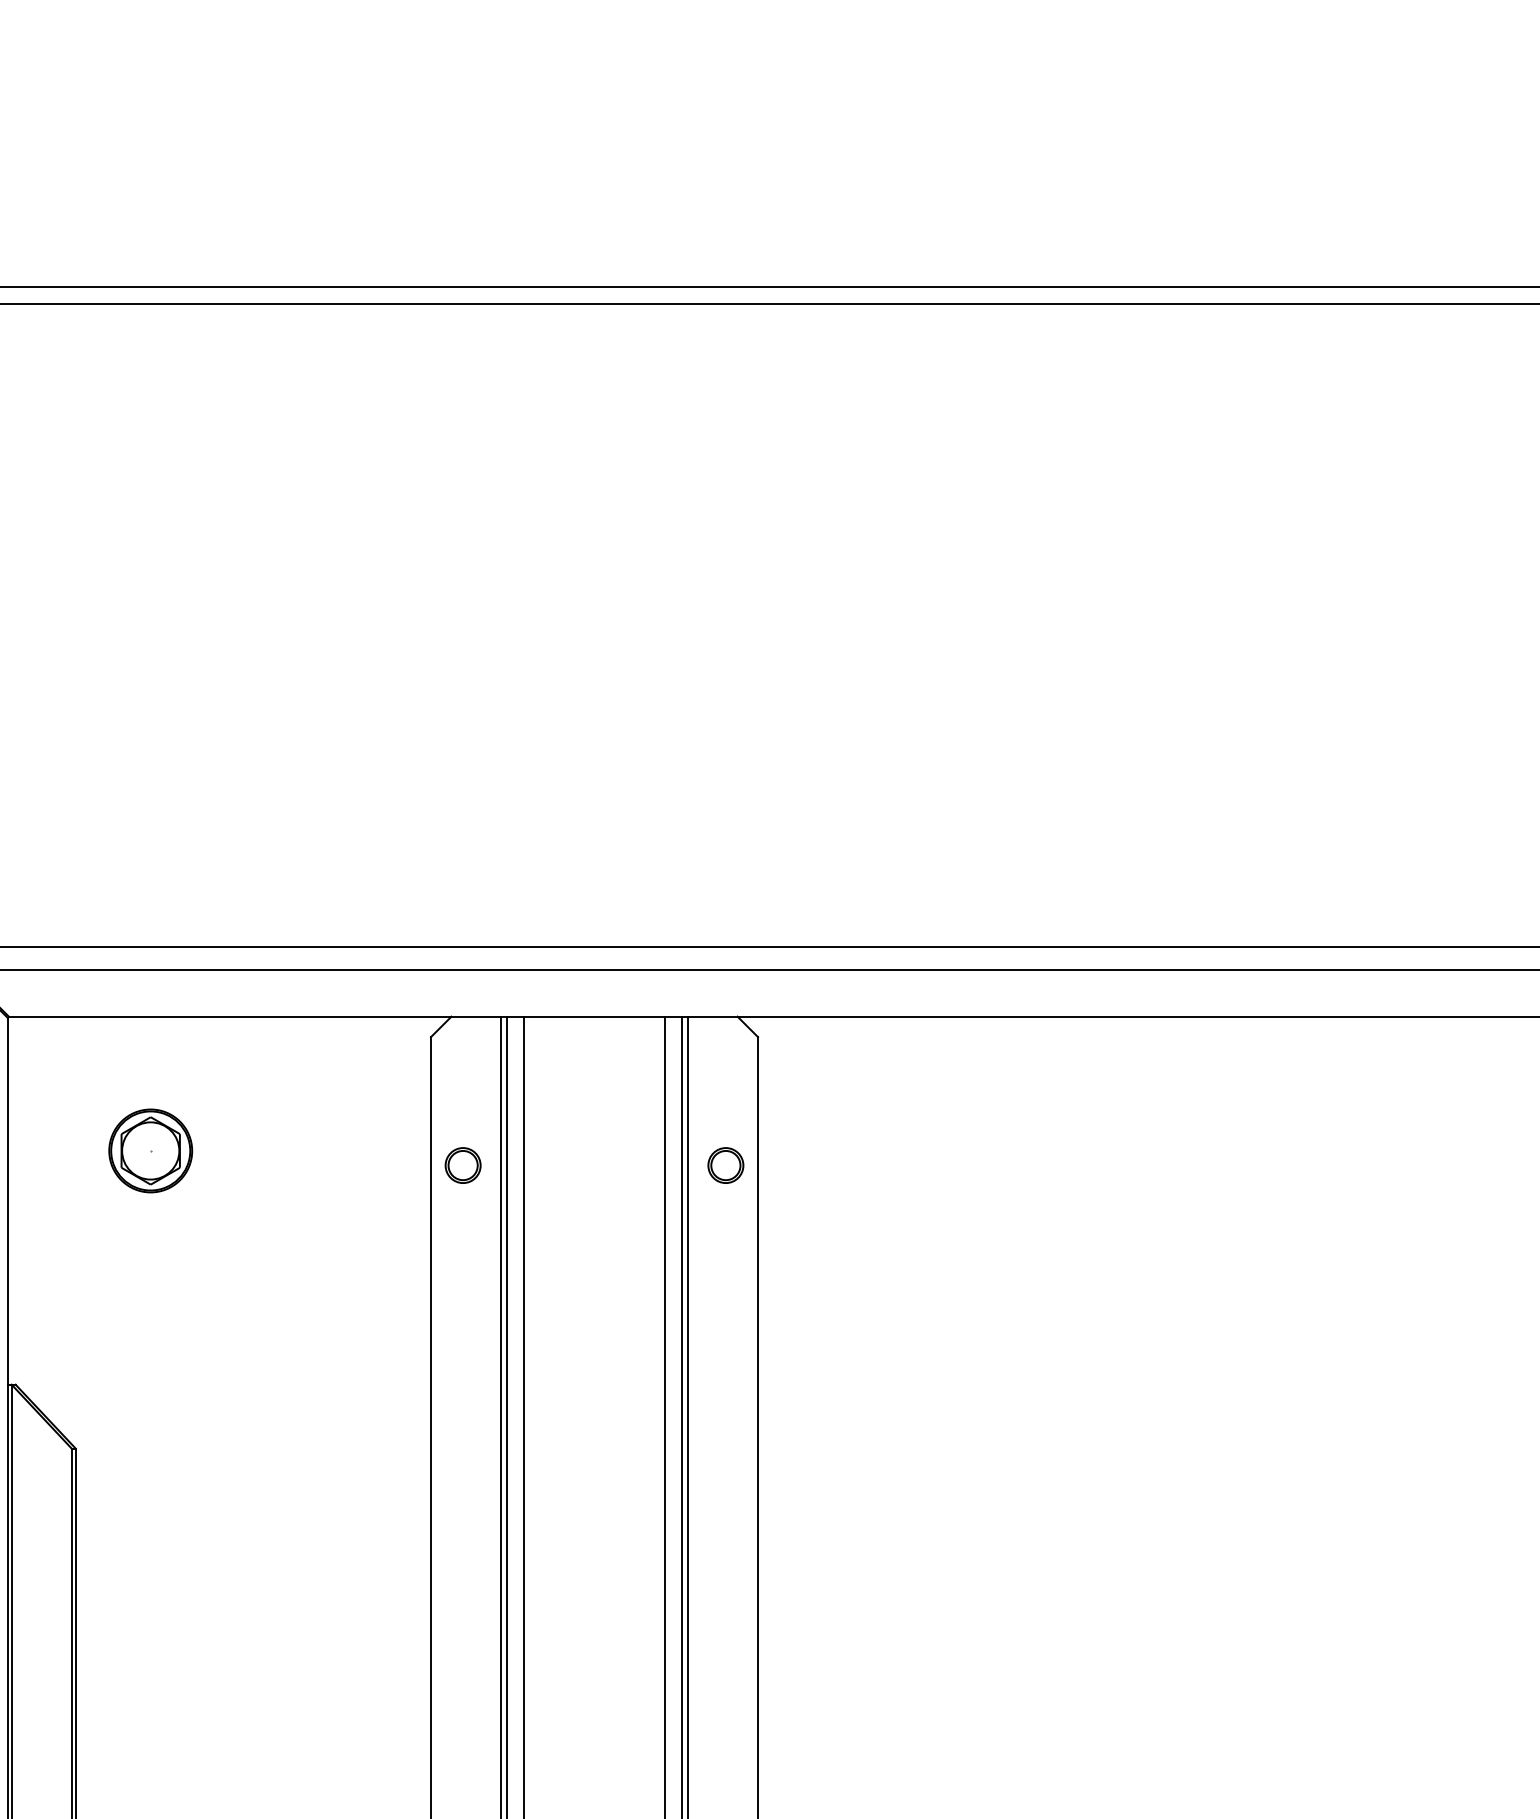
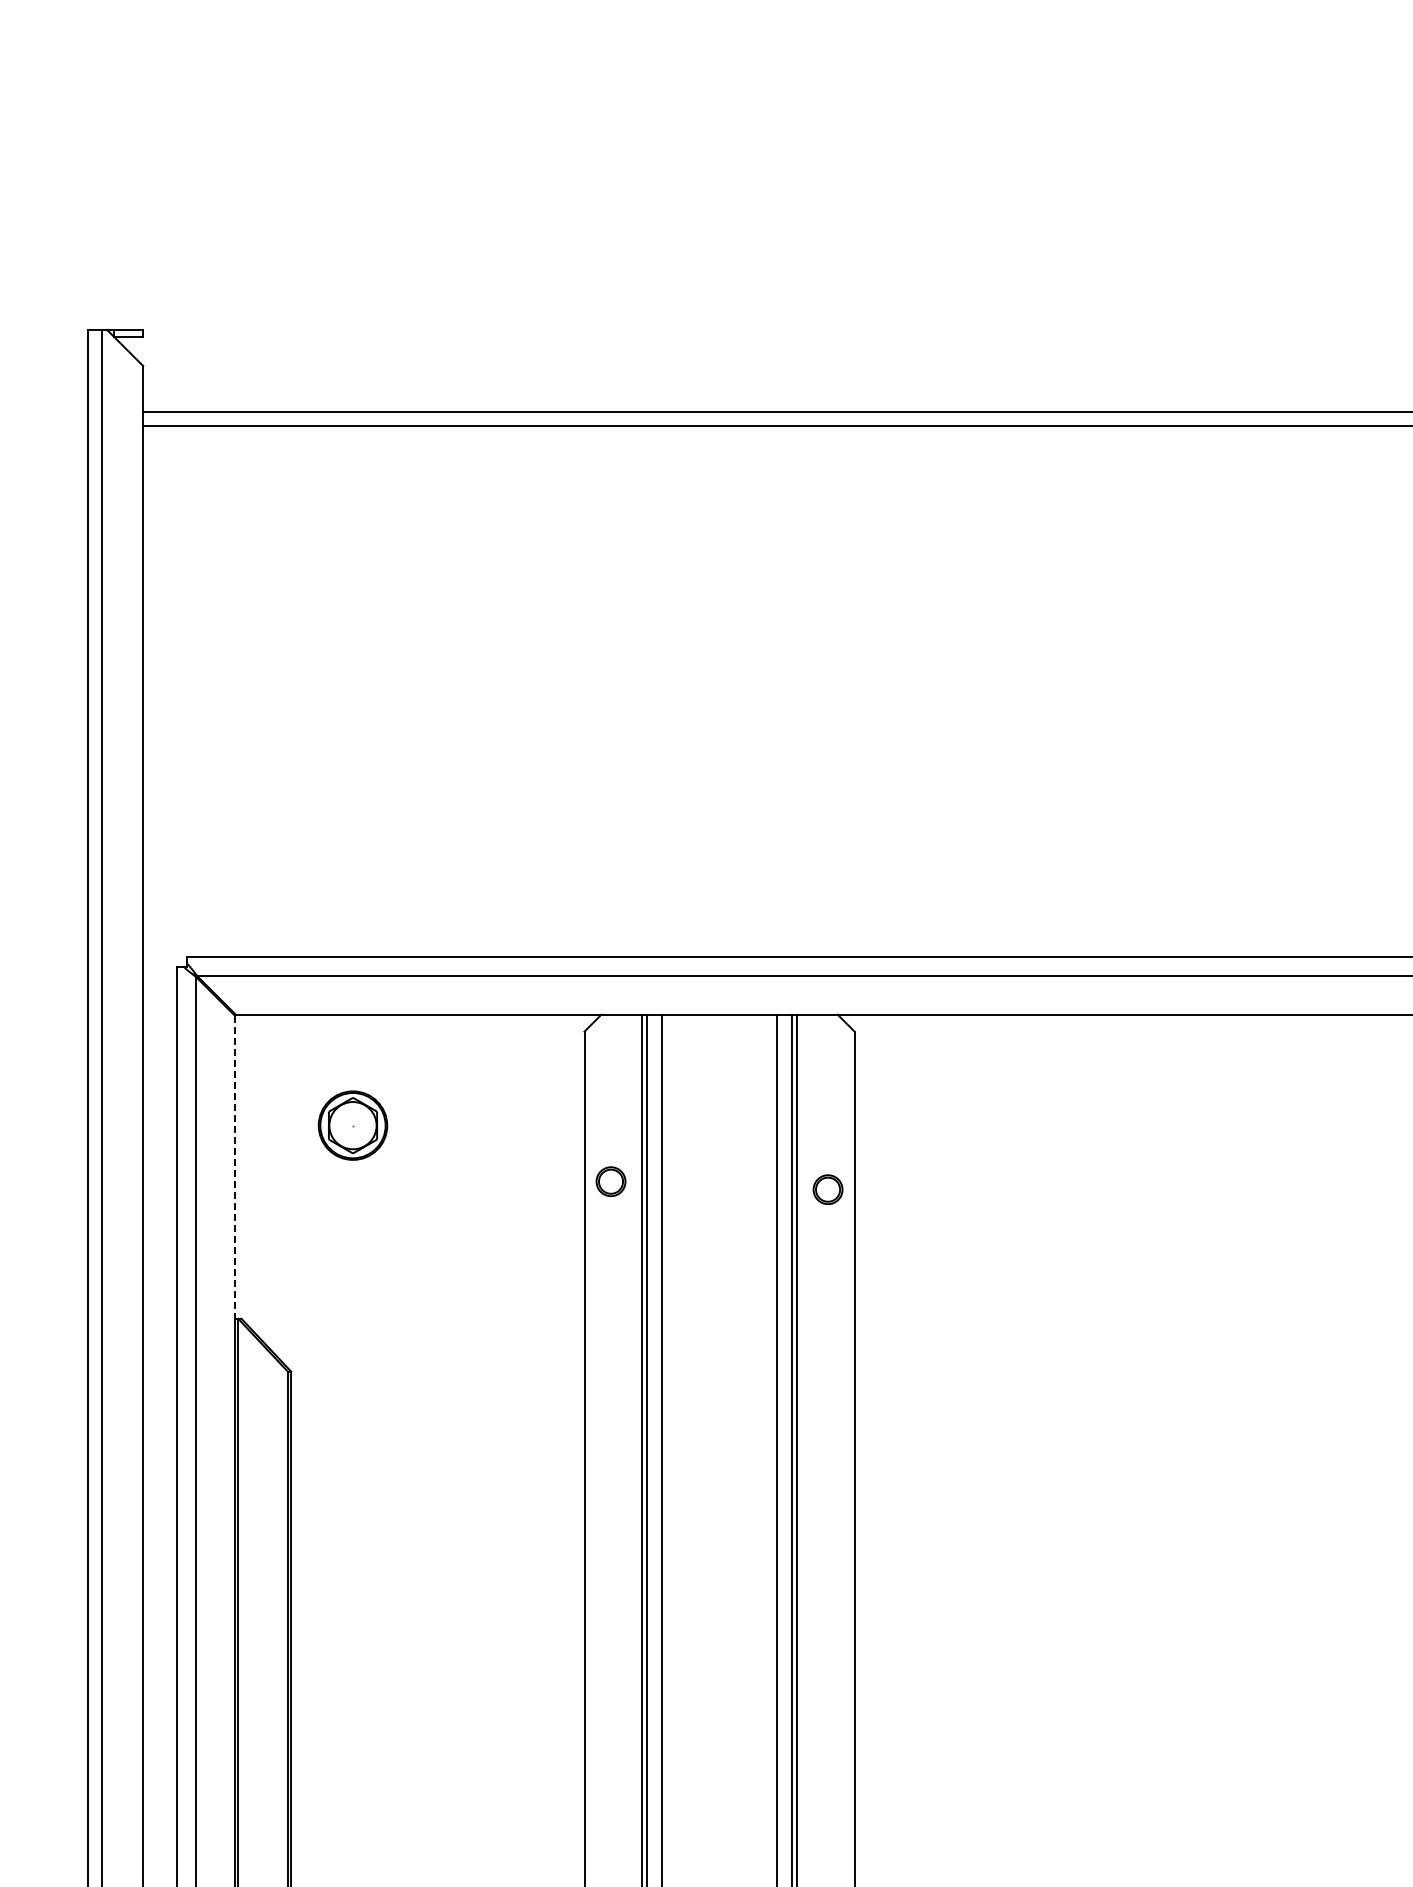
part: (462, 1165) -> (610, 1181), moved
part: (725, 1165) -> (827, 1189), moved
line: (7, 1201) -> (234, 1167), solid -> dashed

